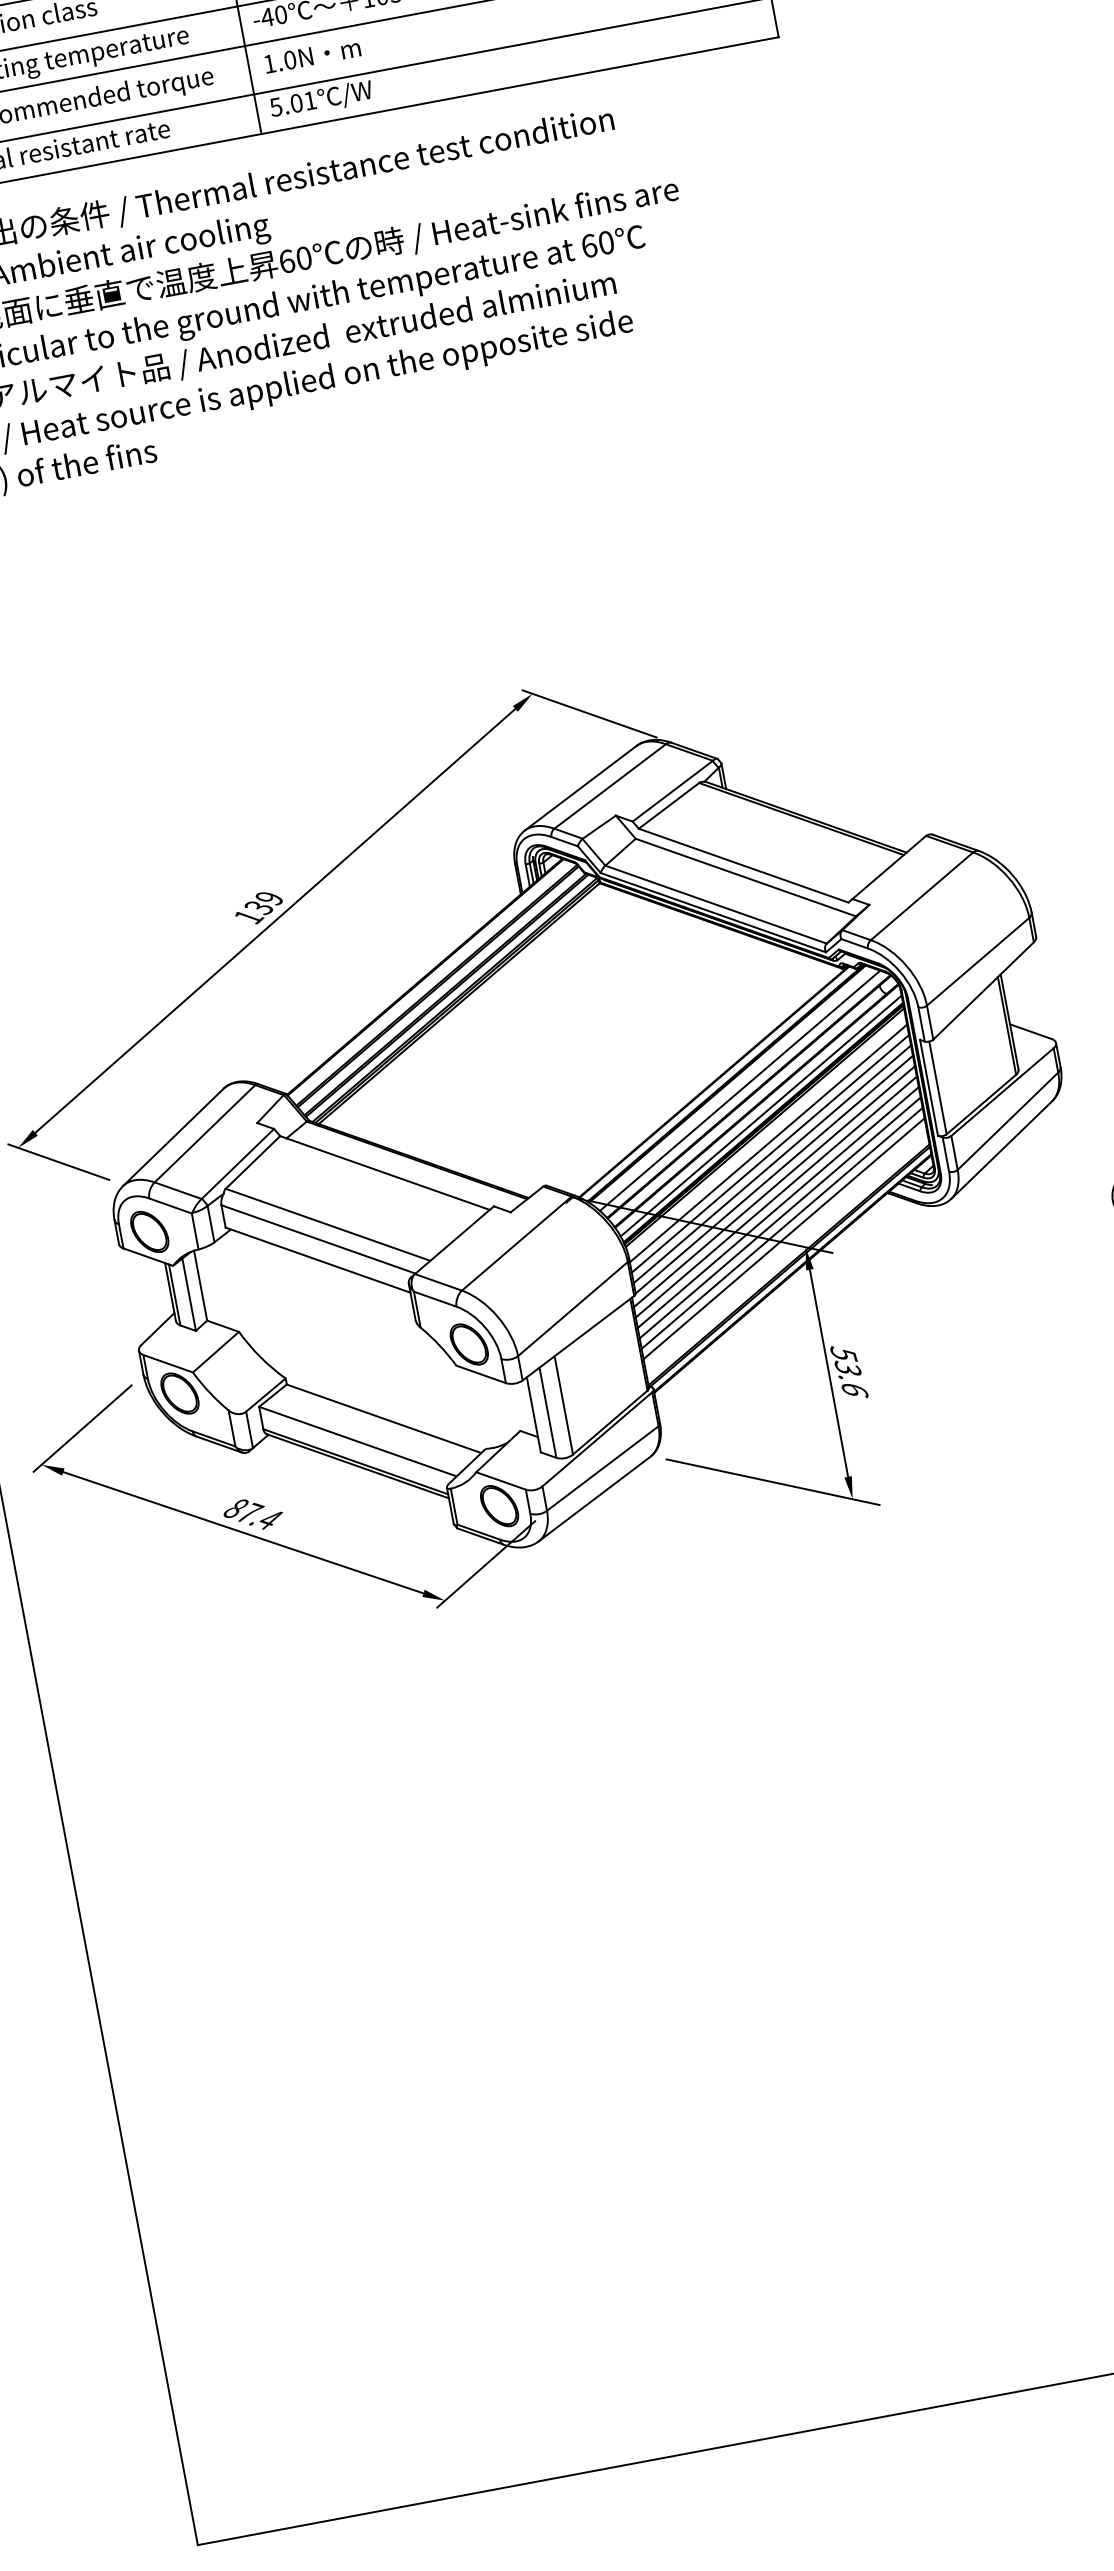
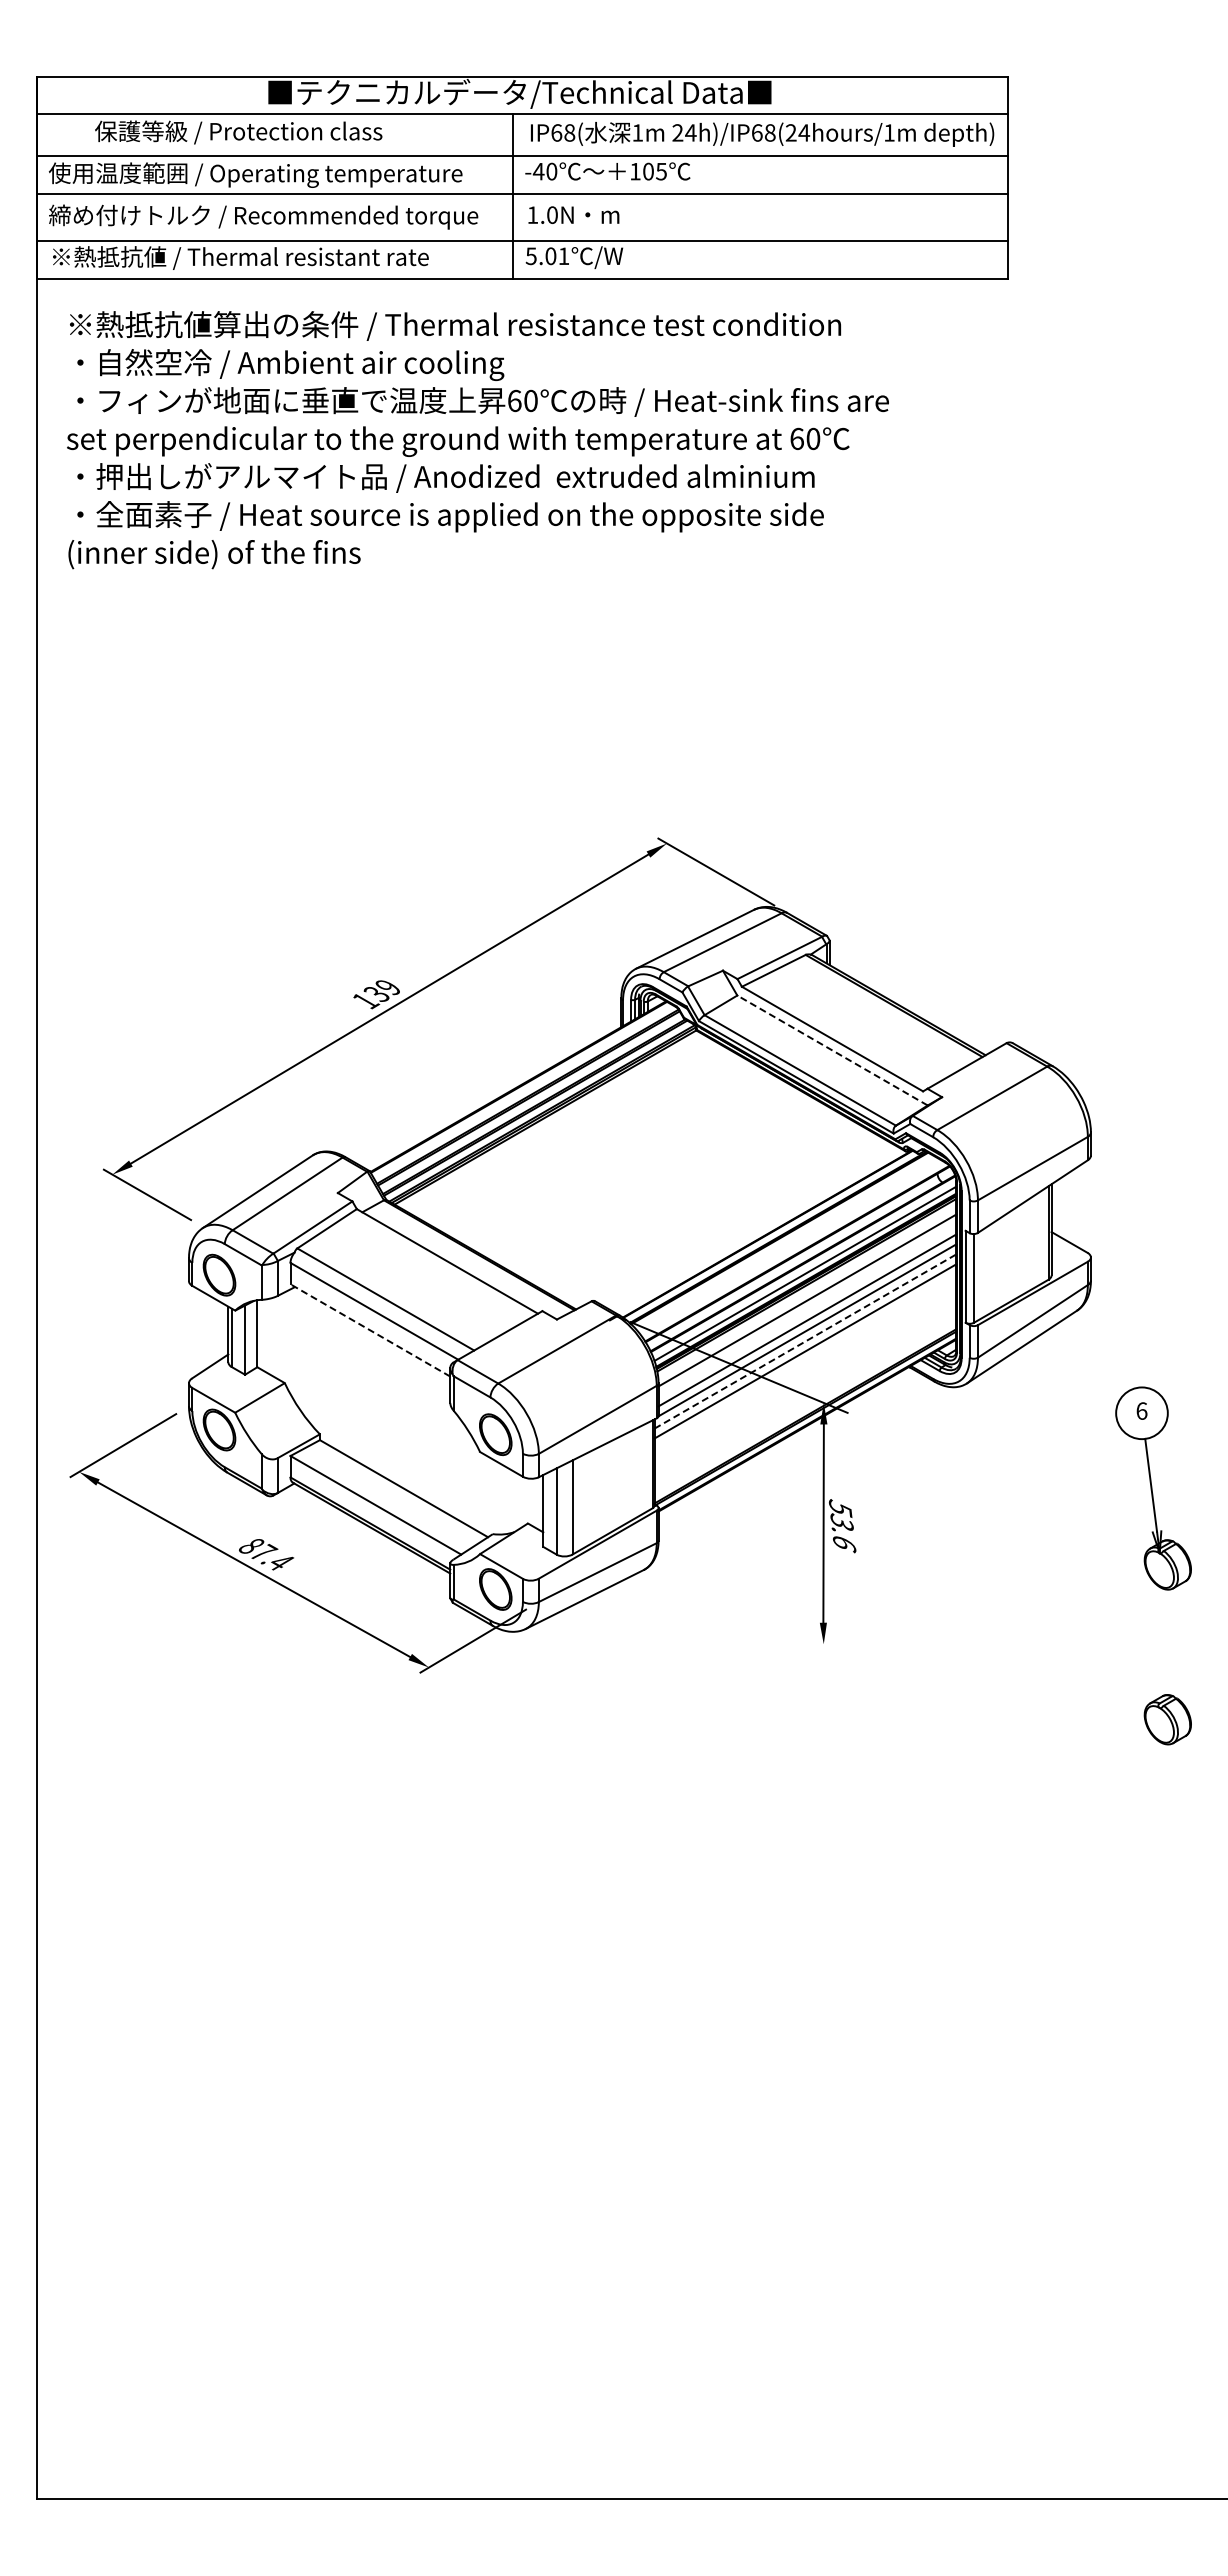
line: (745, 877) -> (832, 1050), solid -> dashed
line: (739, 1090) -> (789, 1246), removed
line: (770, 1153) -> (807, 1310), removed
line: (774, 1186) -> (805, 1341), solid -> dashed
line: (778, 1207) -> (805, 1361), removed
line: (780, 1218) -> (805, 1371), removed
line: (782, 1228) -> (805, 1381), removed
line: (784, 1238) -> (805, 1391), removed
line: (317, 1260) -> (369, 1330), solid -> dashed
line: (772, 1482) -> (752, 1614), removed

